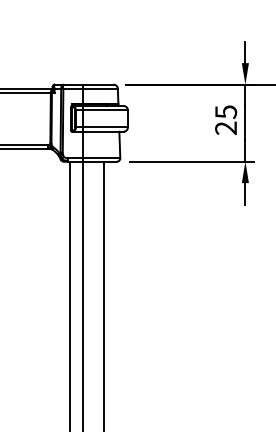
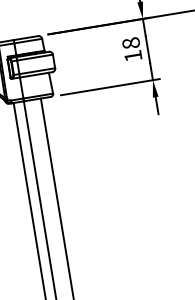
text: (225, 119) -> (131, 49), 25 -> 18

